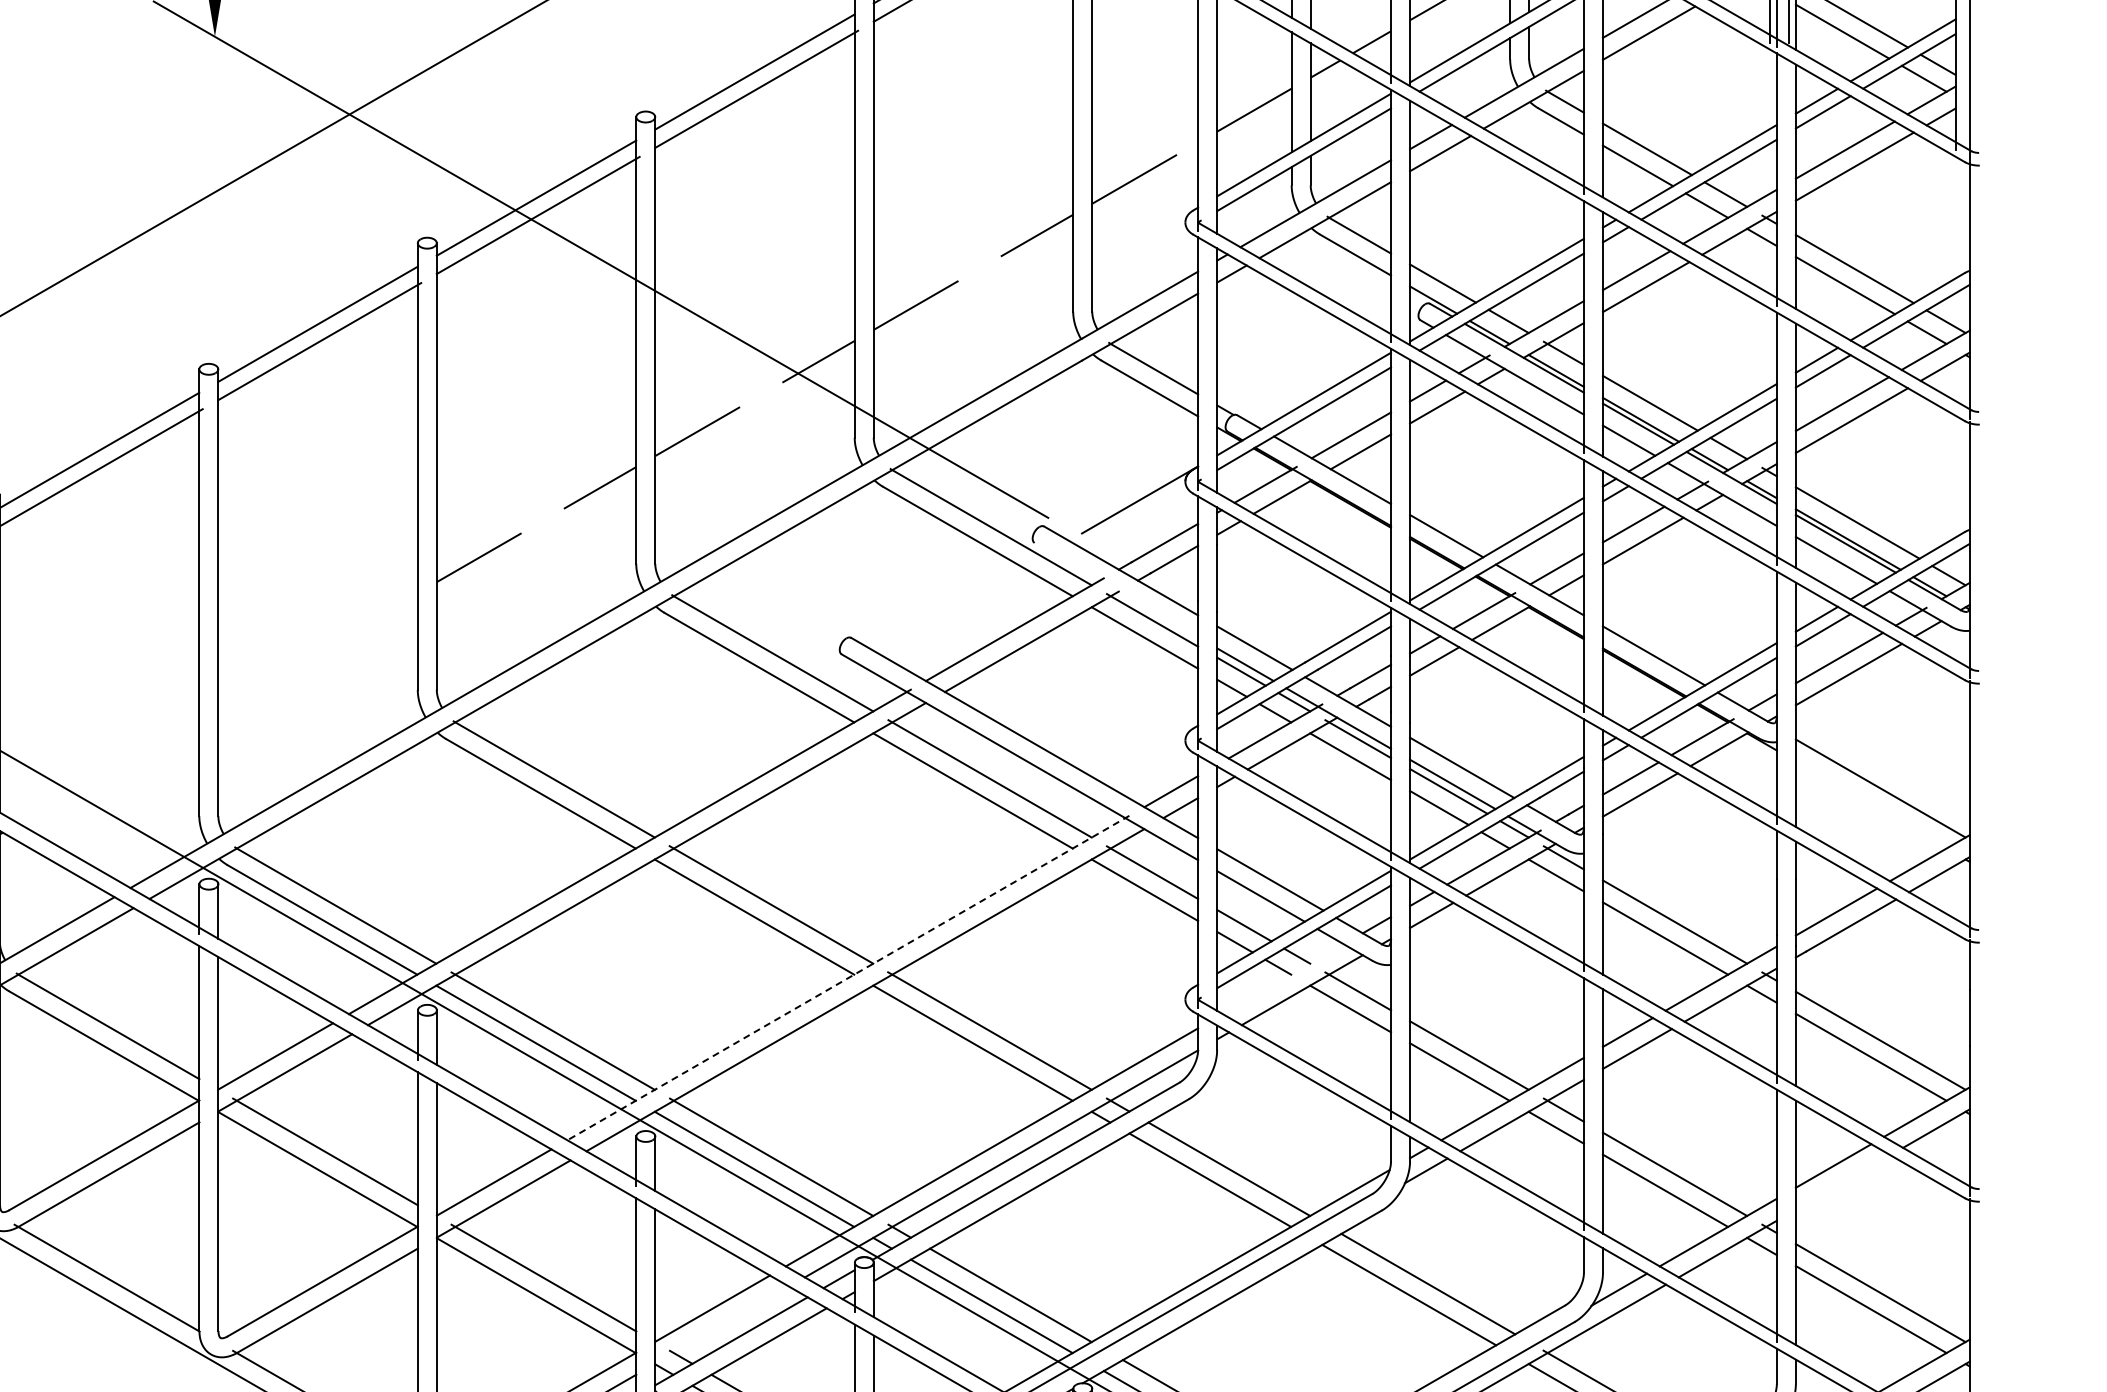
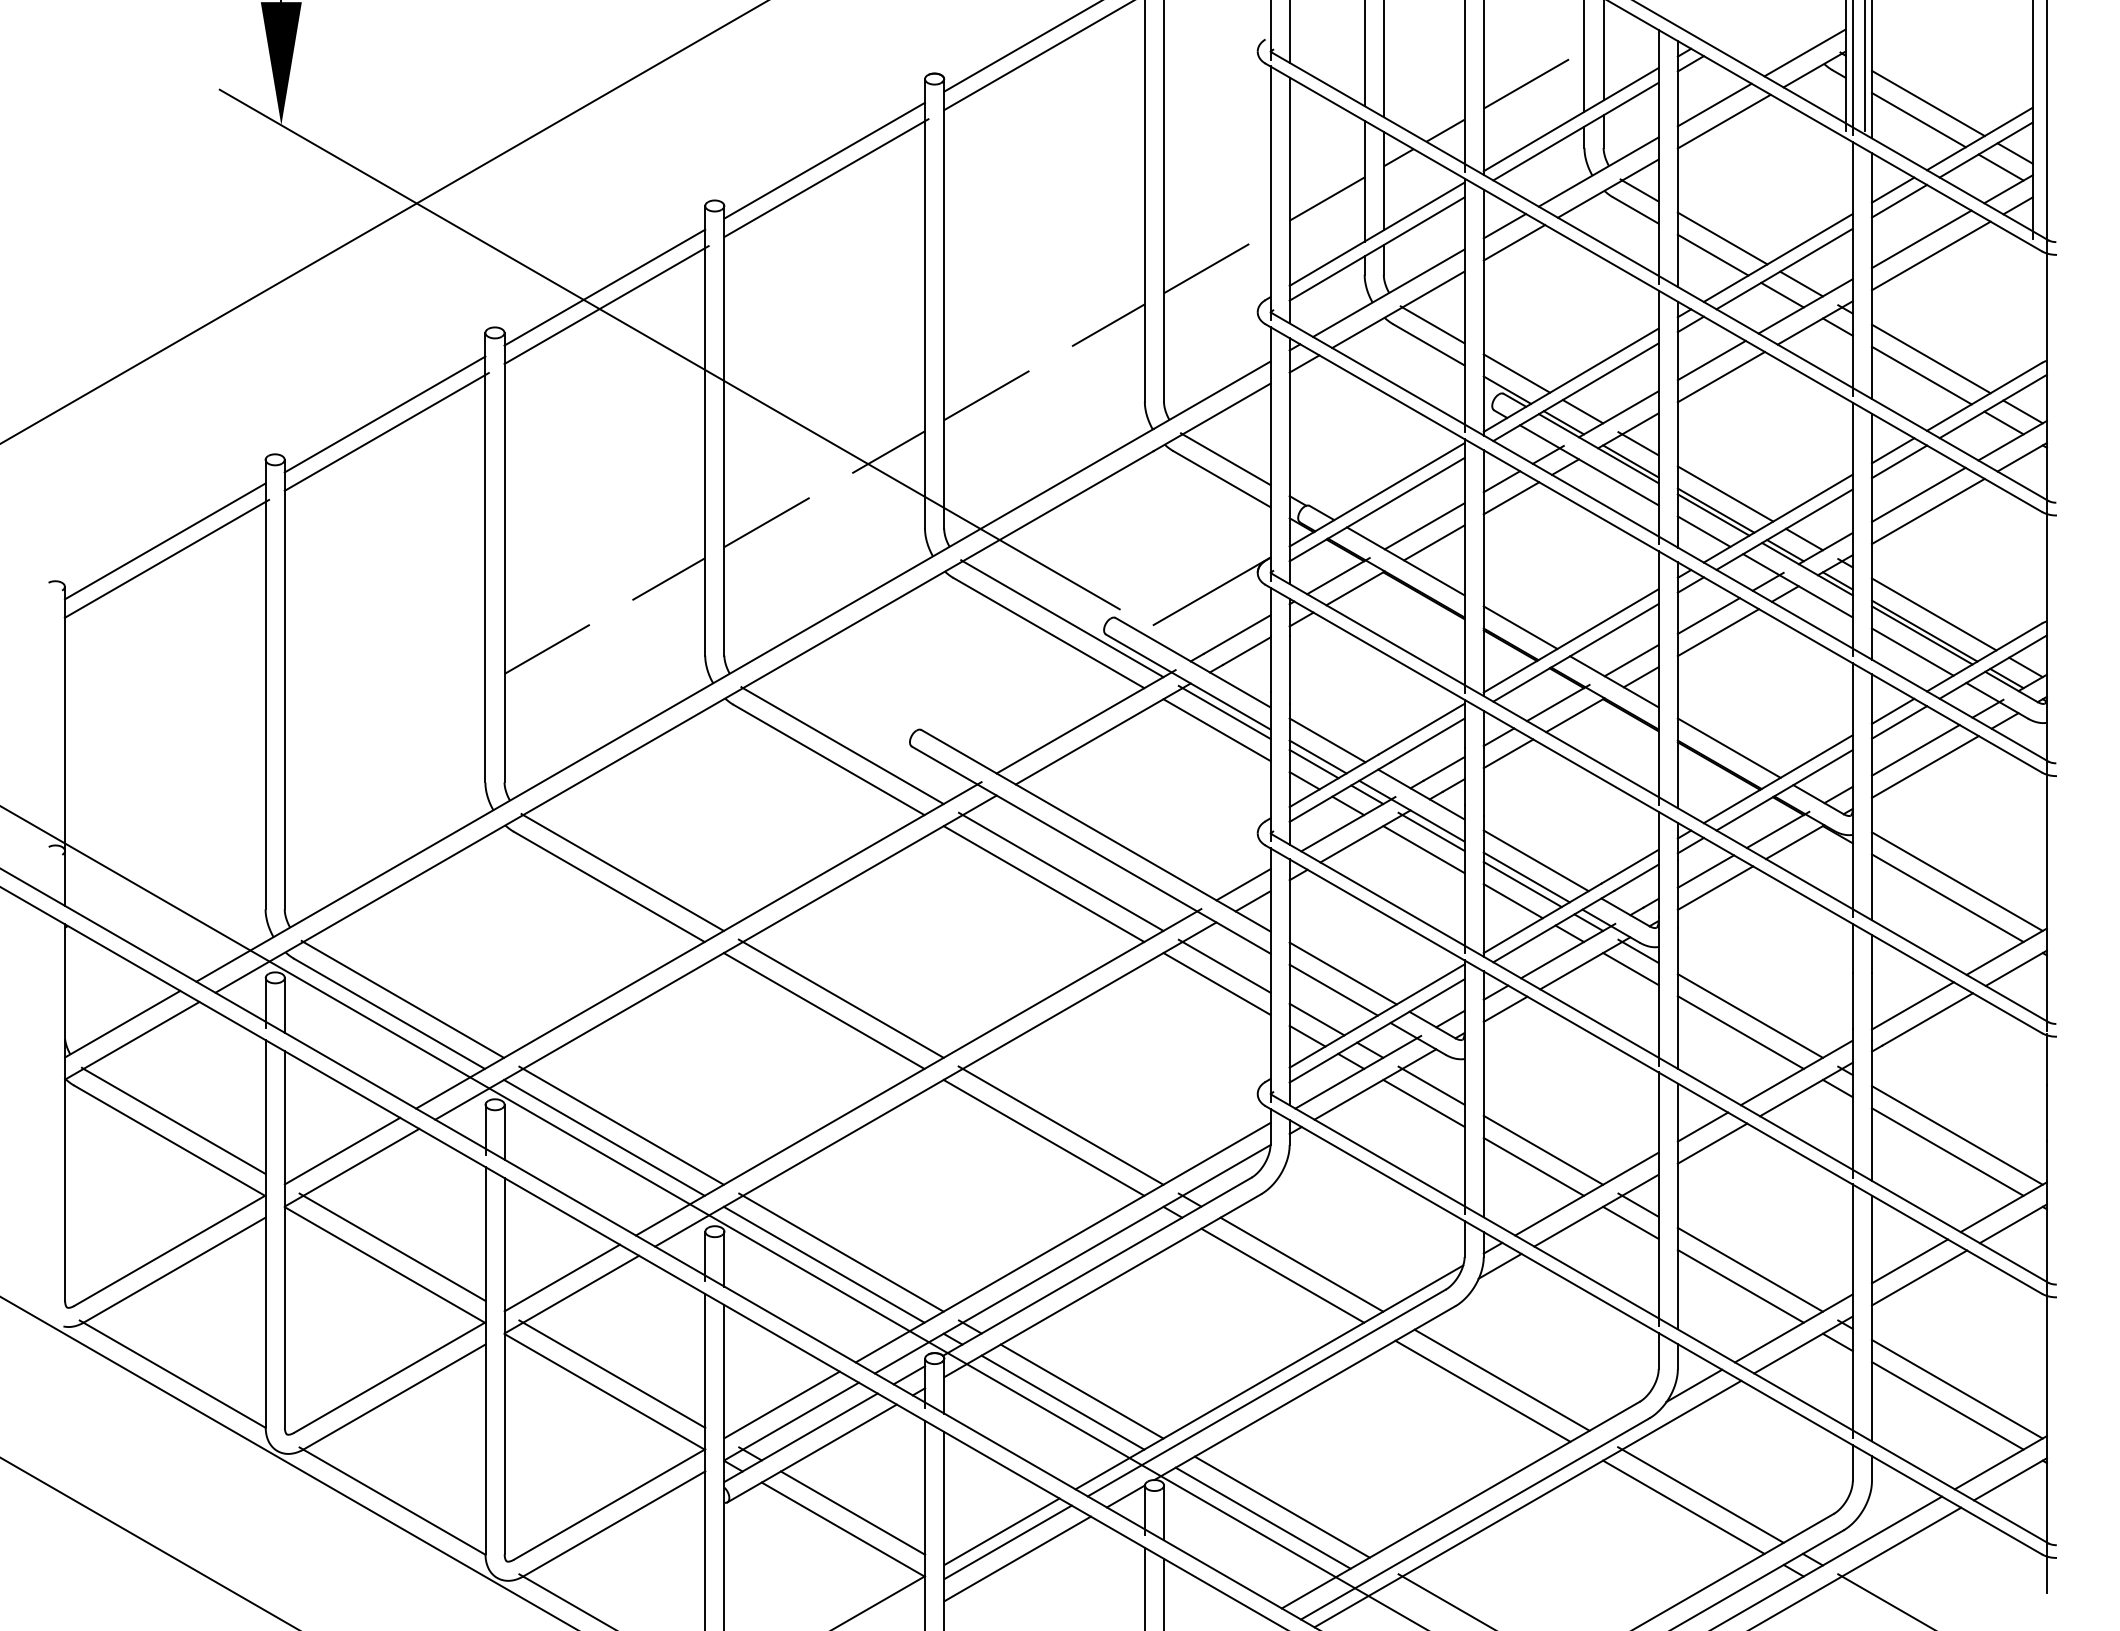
line: (1116, 589) -> (1188, 681), added
line: (1870, 805) -> (1947, 898), added
line: (1285, 977) -> (1358, 1071), added
line: (848, 978) -> (918, 1072), dashed -> solid
line: (1843, 1181) -> (1919, 1277), added
line: (722, 1325) -> (791, 1421), added

